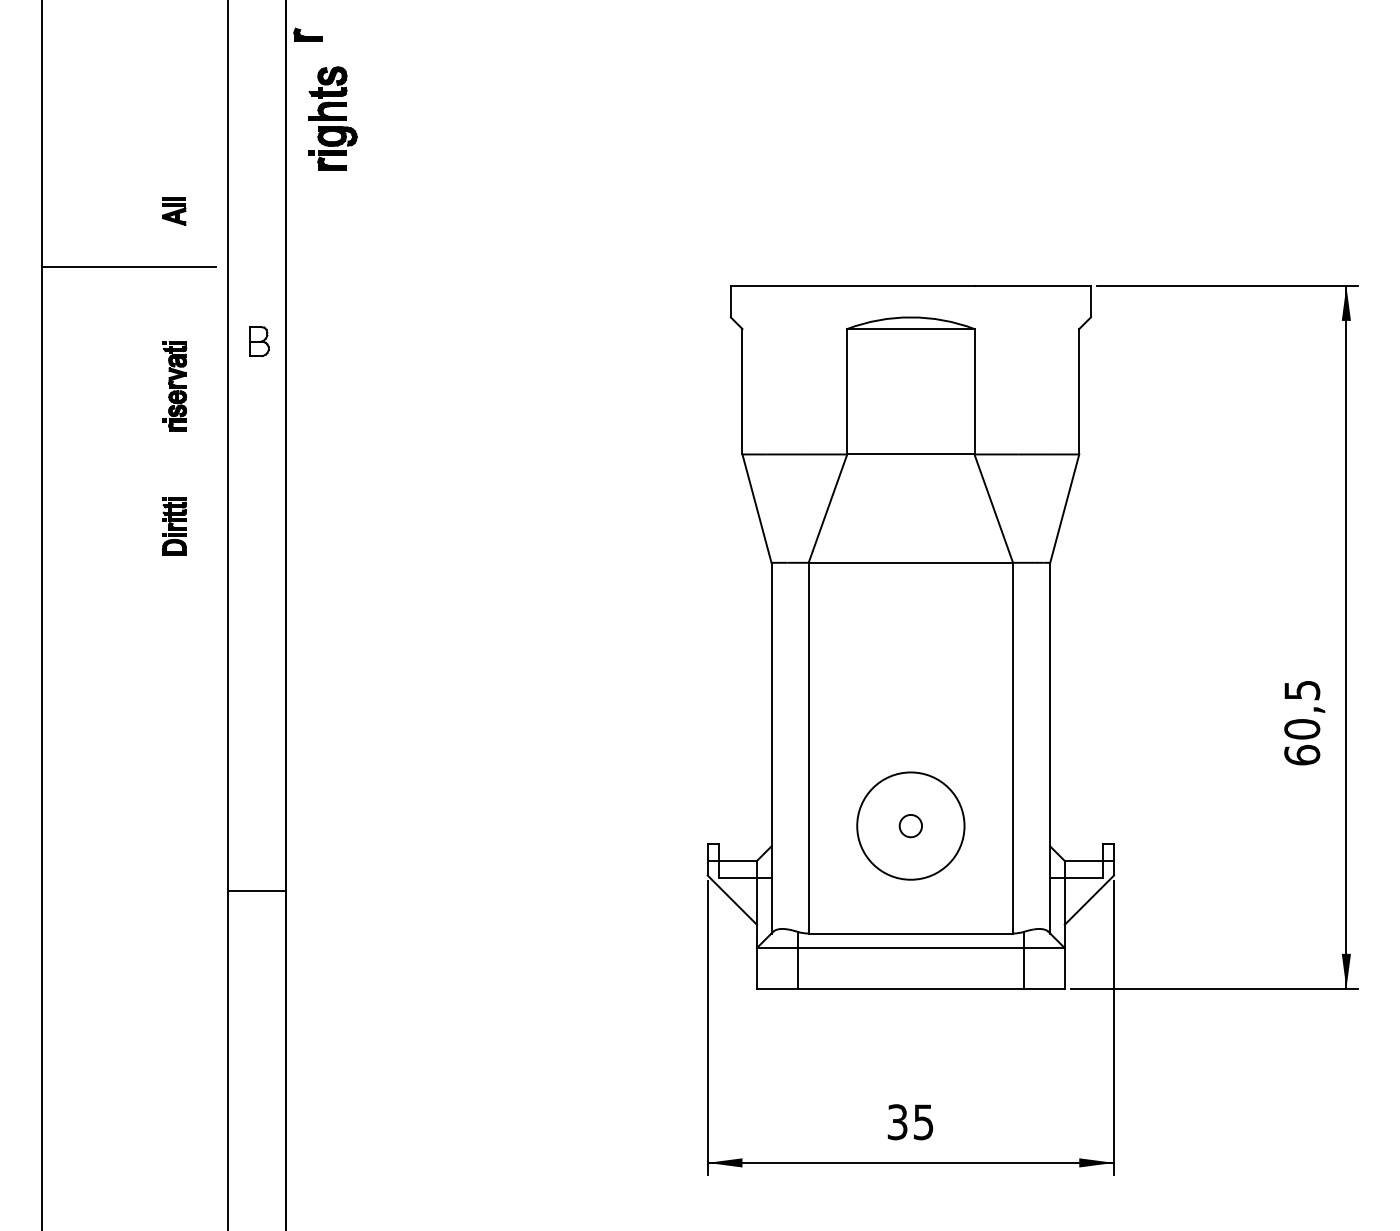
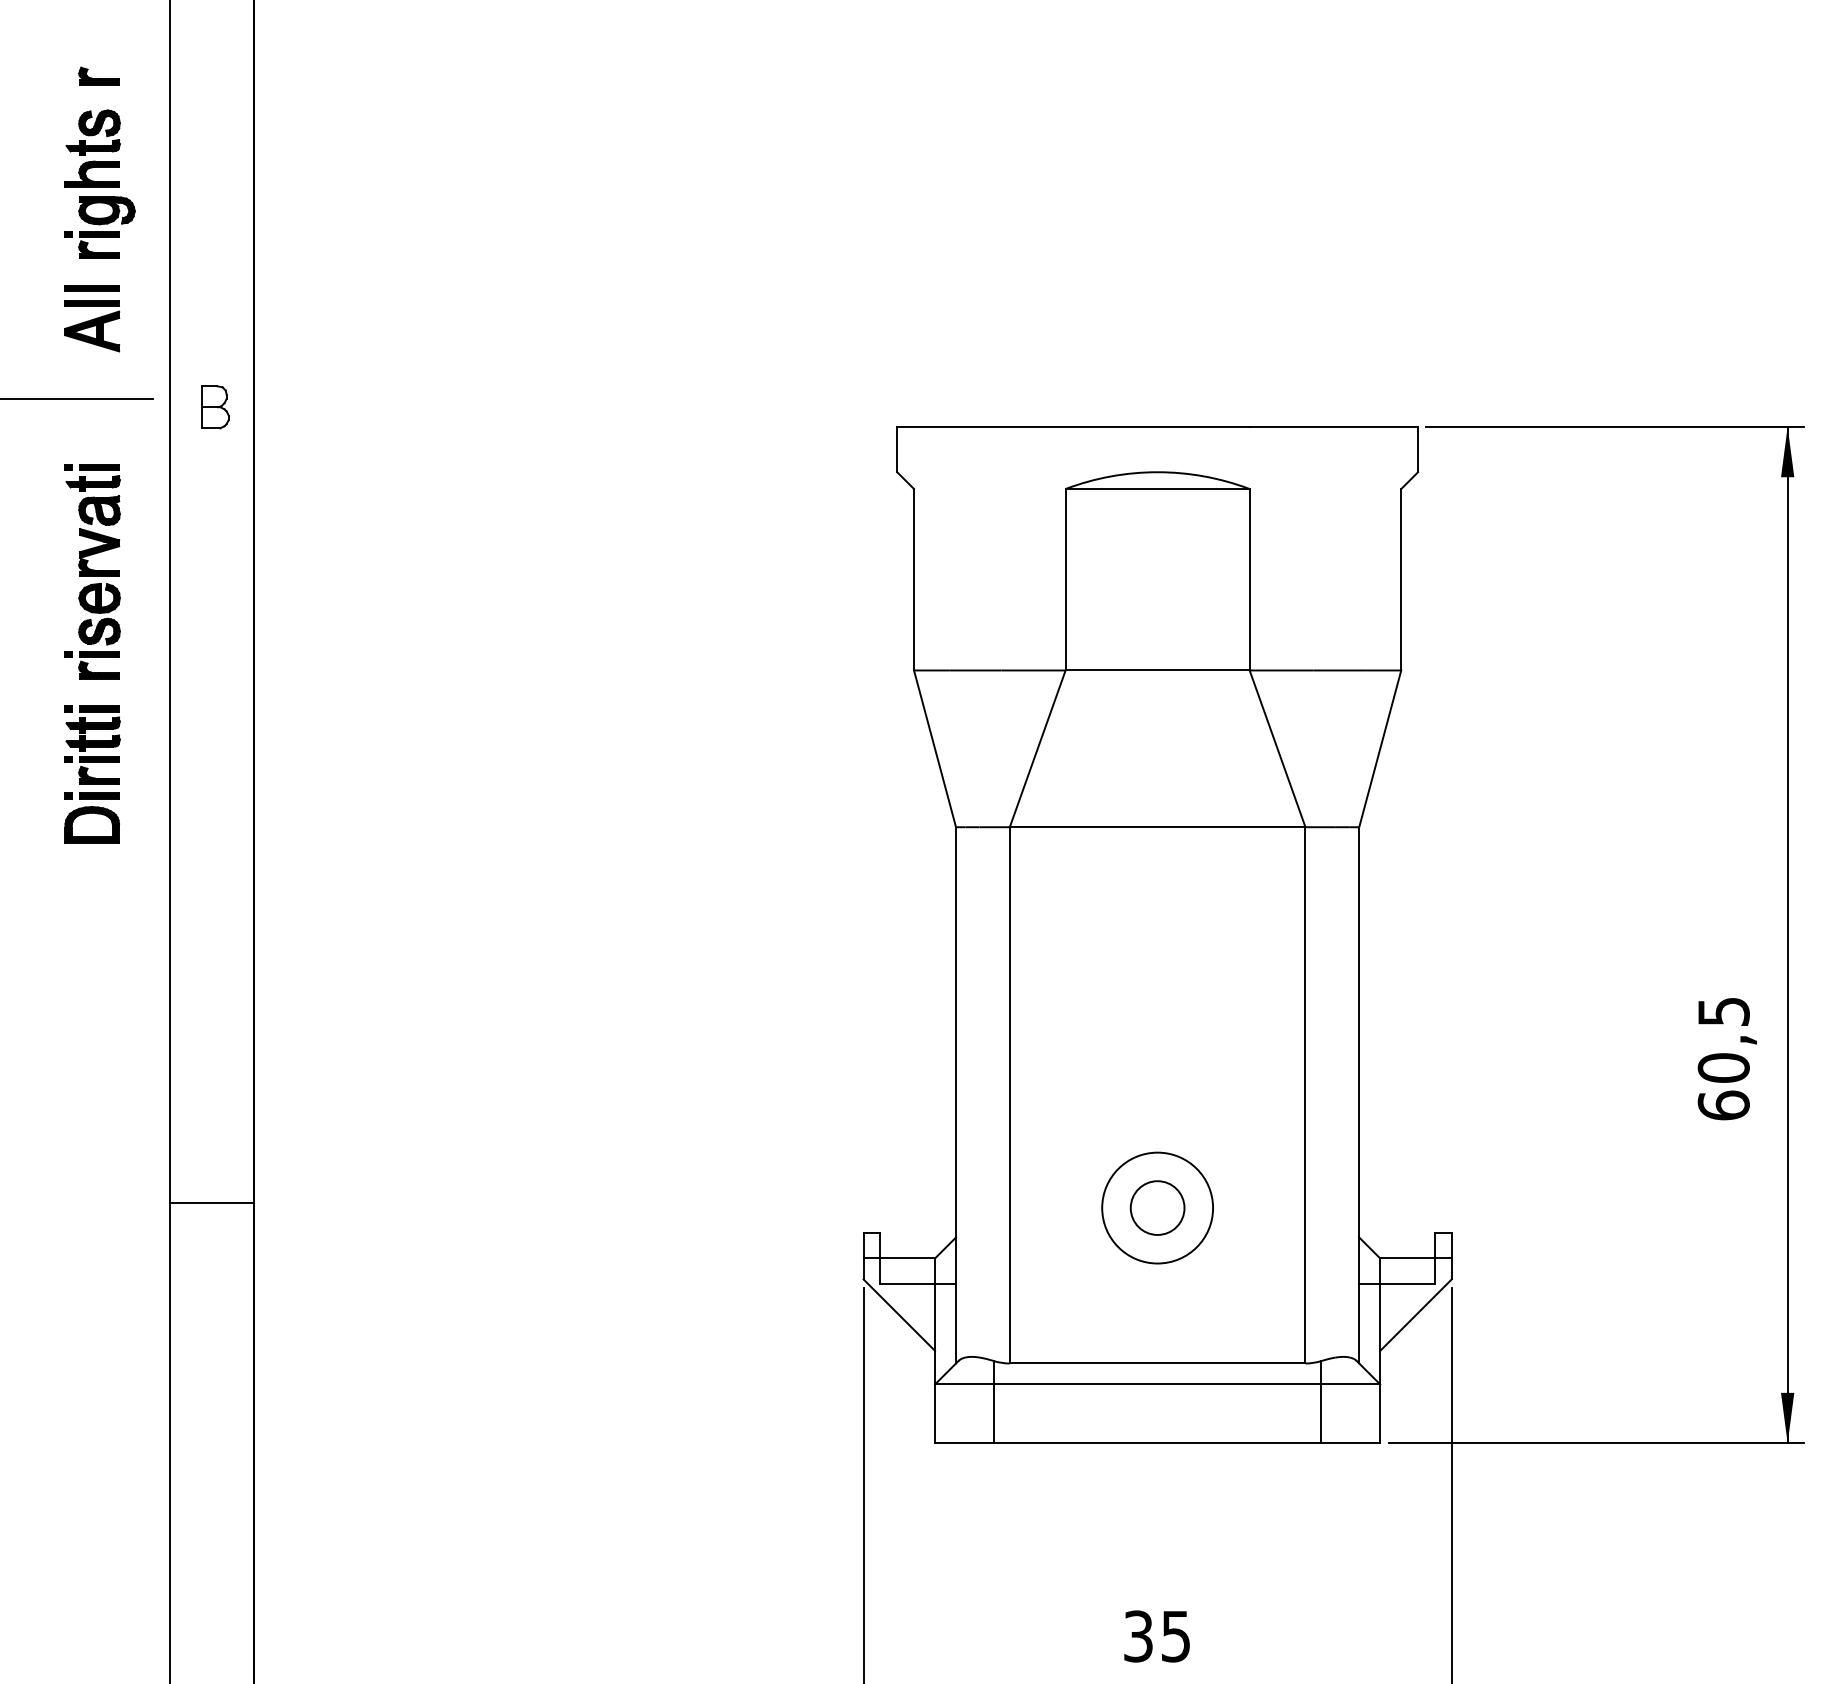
part: (307, 34) -> (98, 75), moved
part: (332, 118) -> (99, 184), moved
part: (173, 211) -> (90, 318), size x1.67
part: (259, 341) -> (215, 407), moved
part: (174, 385) -> (92, 570), size x1.67
part: (174, 526) -> (92, 774), size x1.67
circle: (910, 825) -> (1157, 1207), size x0.71
circle: (910, 825) -> (1157, 1207), size x1.67
line: (256, 891) -> (211, 1202), moved

